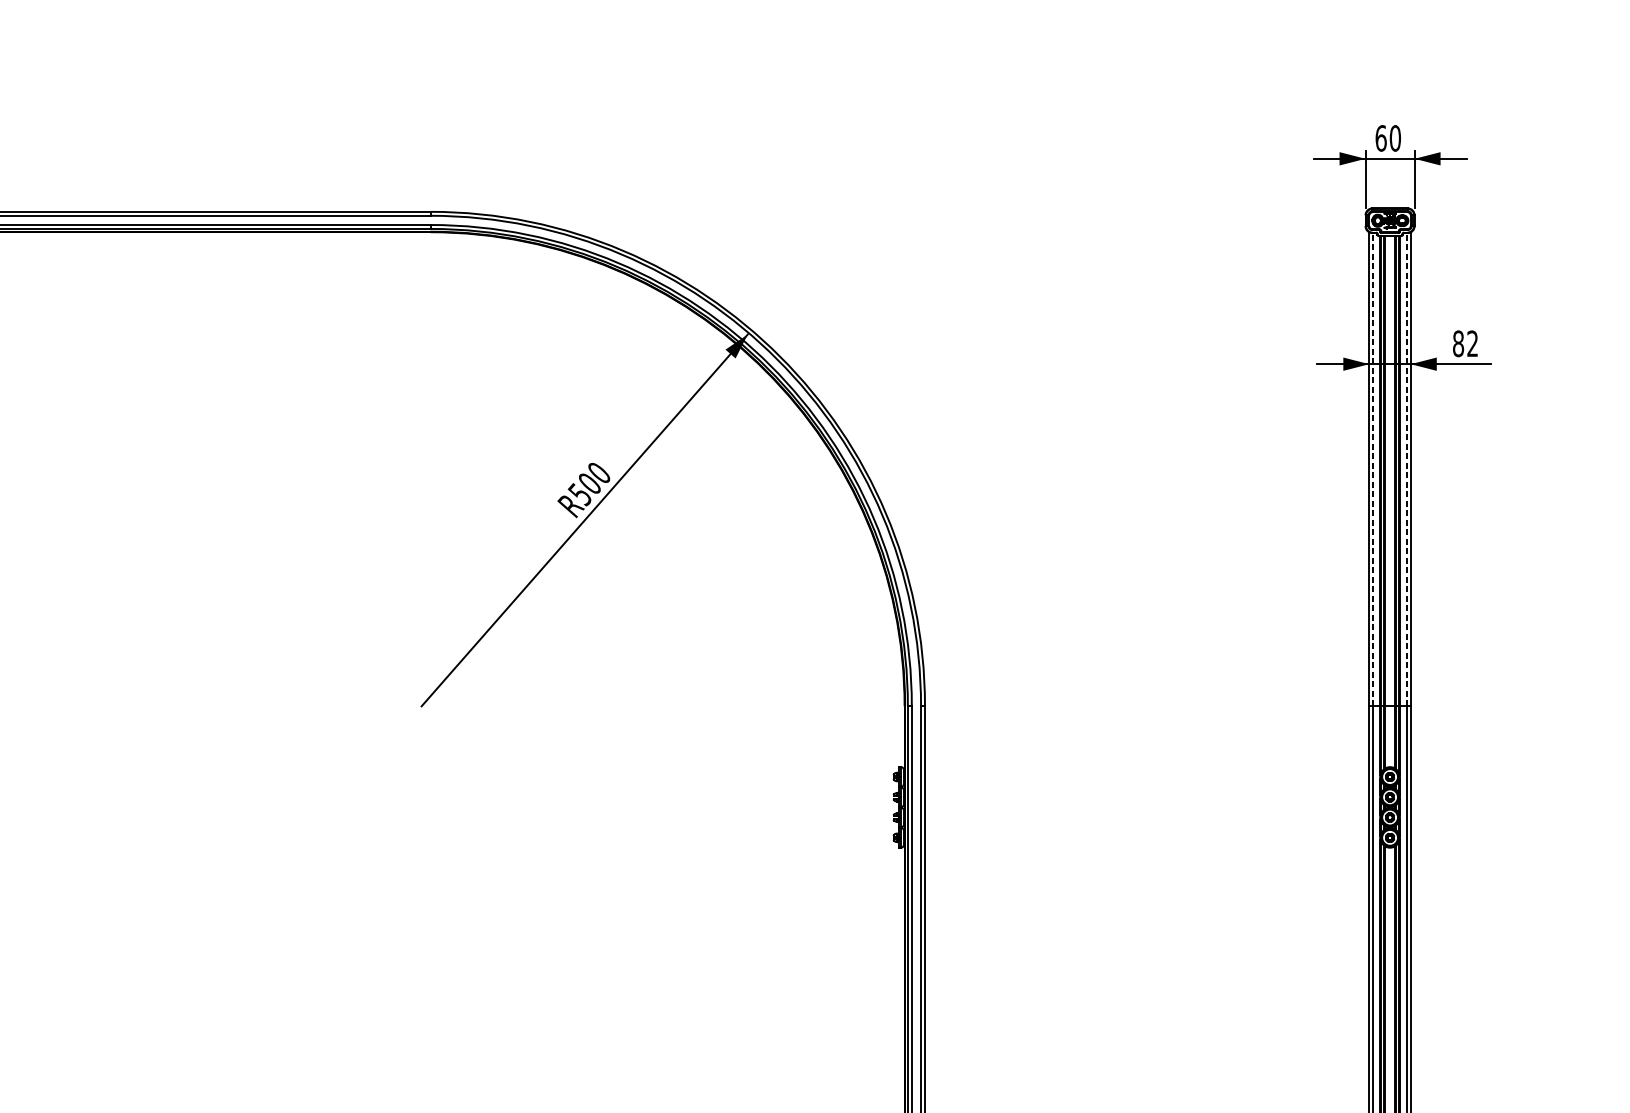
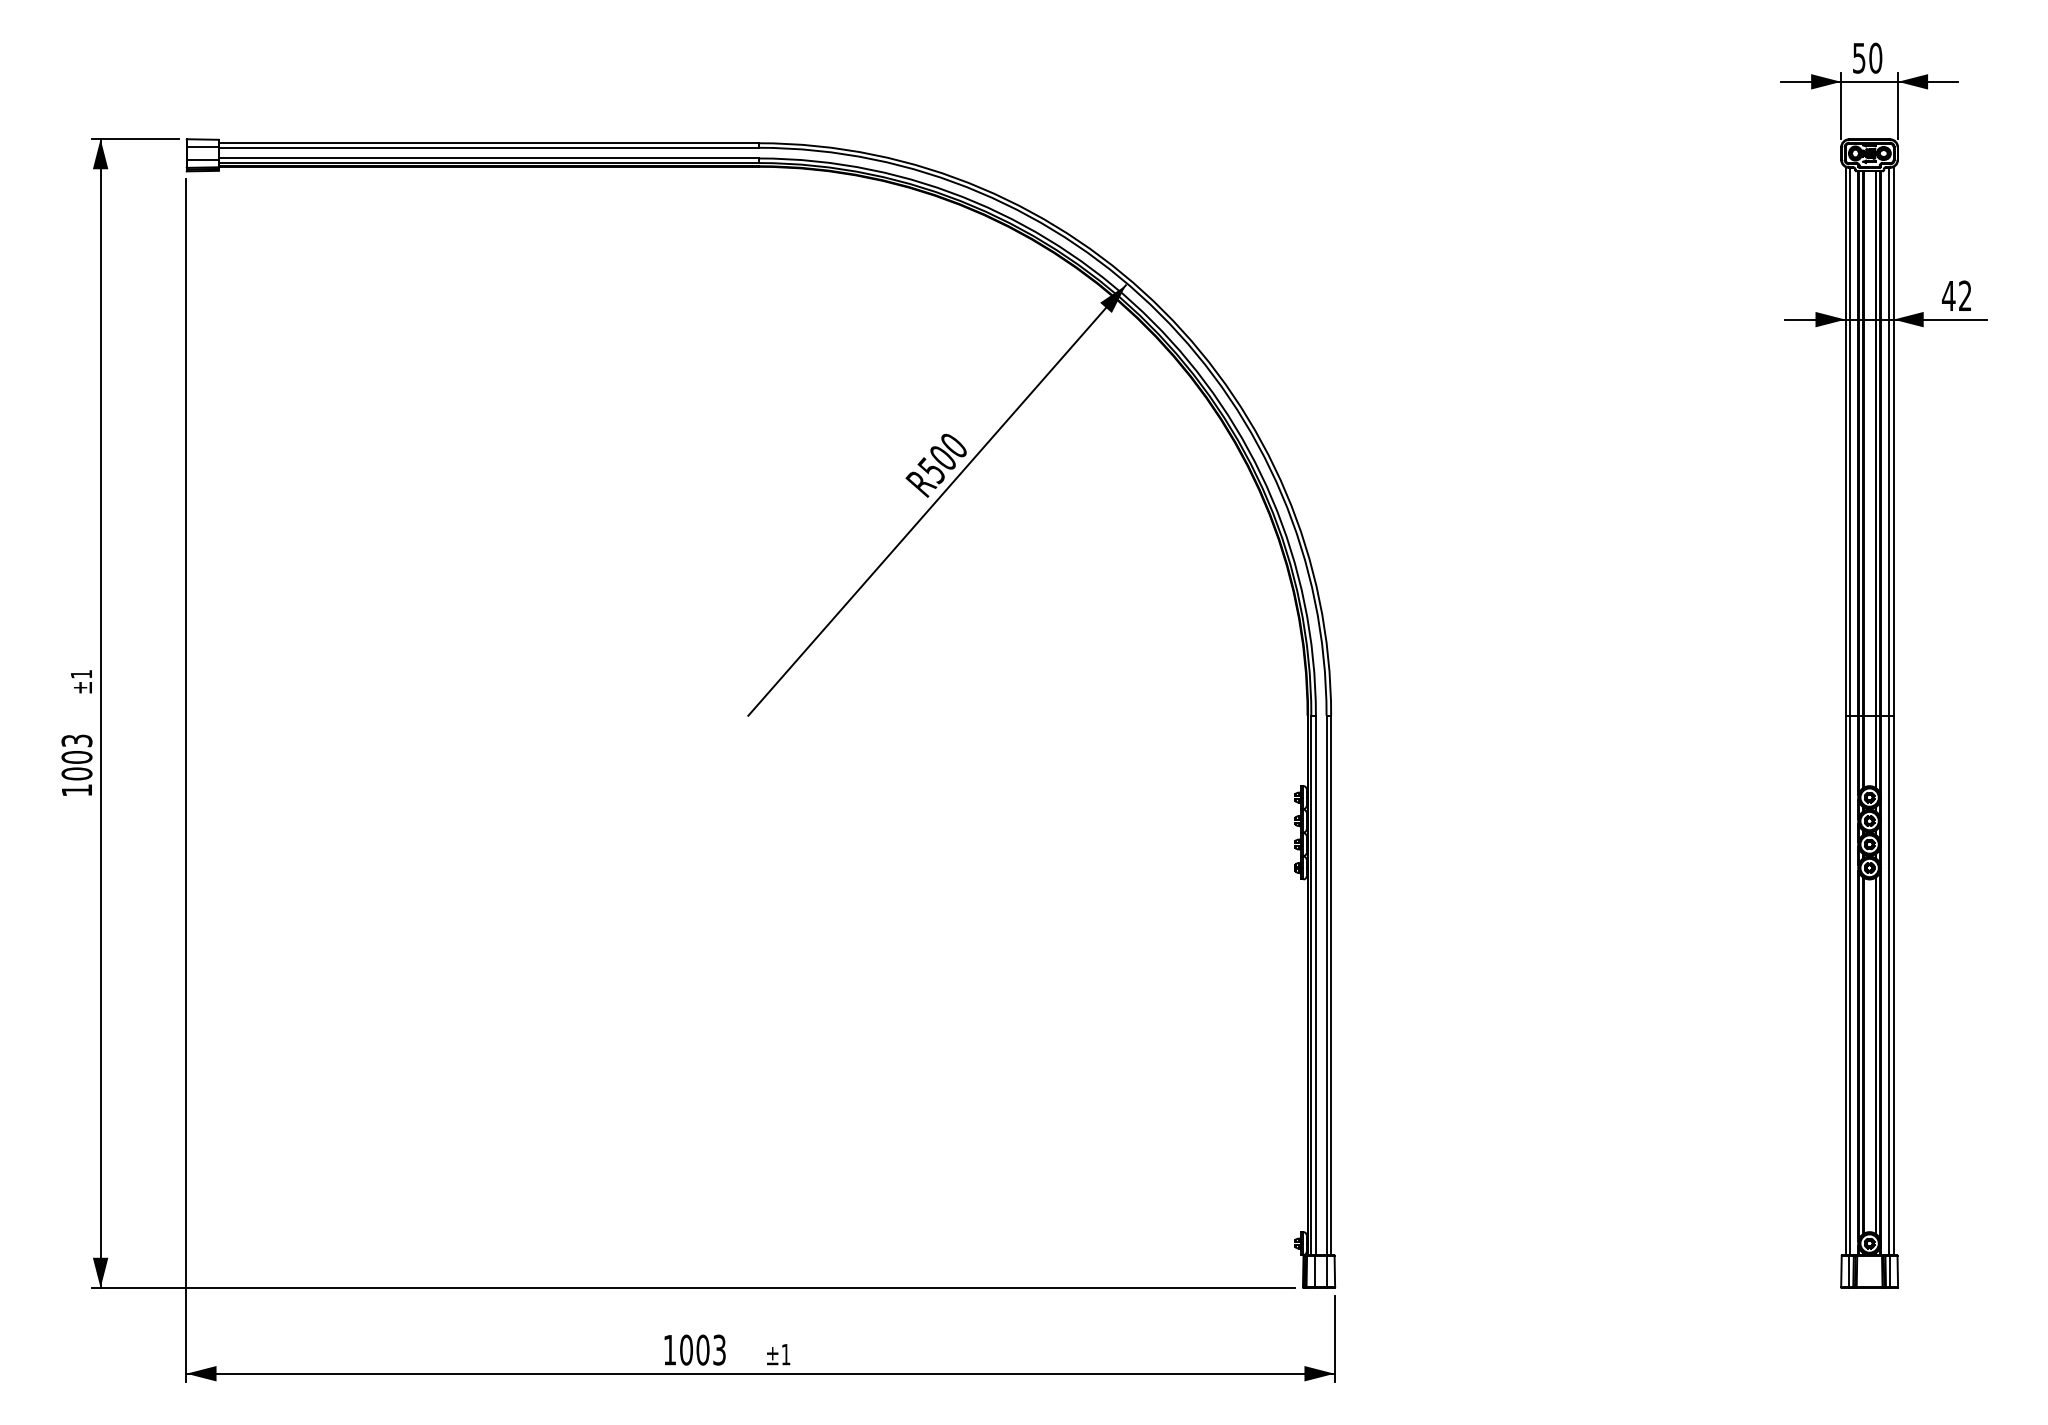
text: (1380, 137) -> (1858, 57), 60 -> 50
text: (1458, 343) -> (1948, 295), 82 -> 42
line: (1373, 469) -> (1850, 441), dashed -> solid
line: (1407, 469) -> (1889, 441), dashed -> solid

